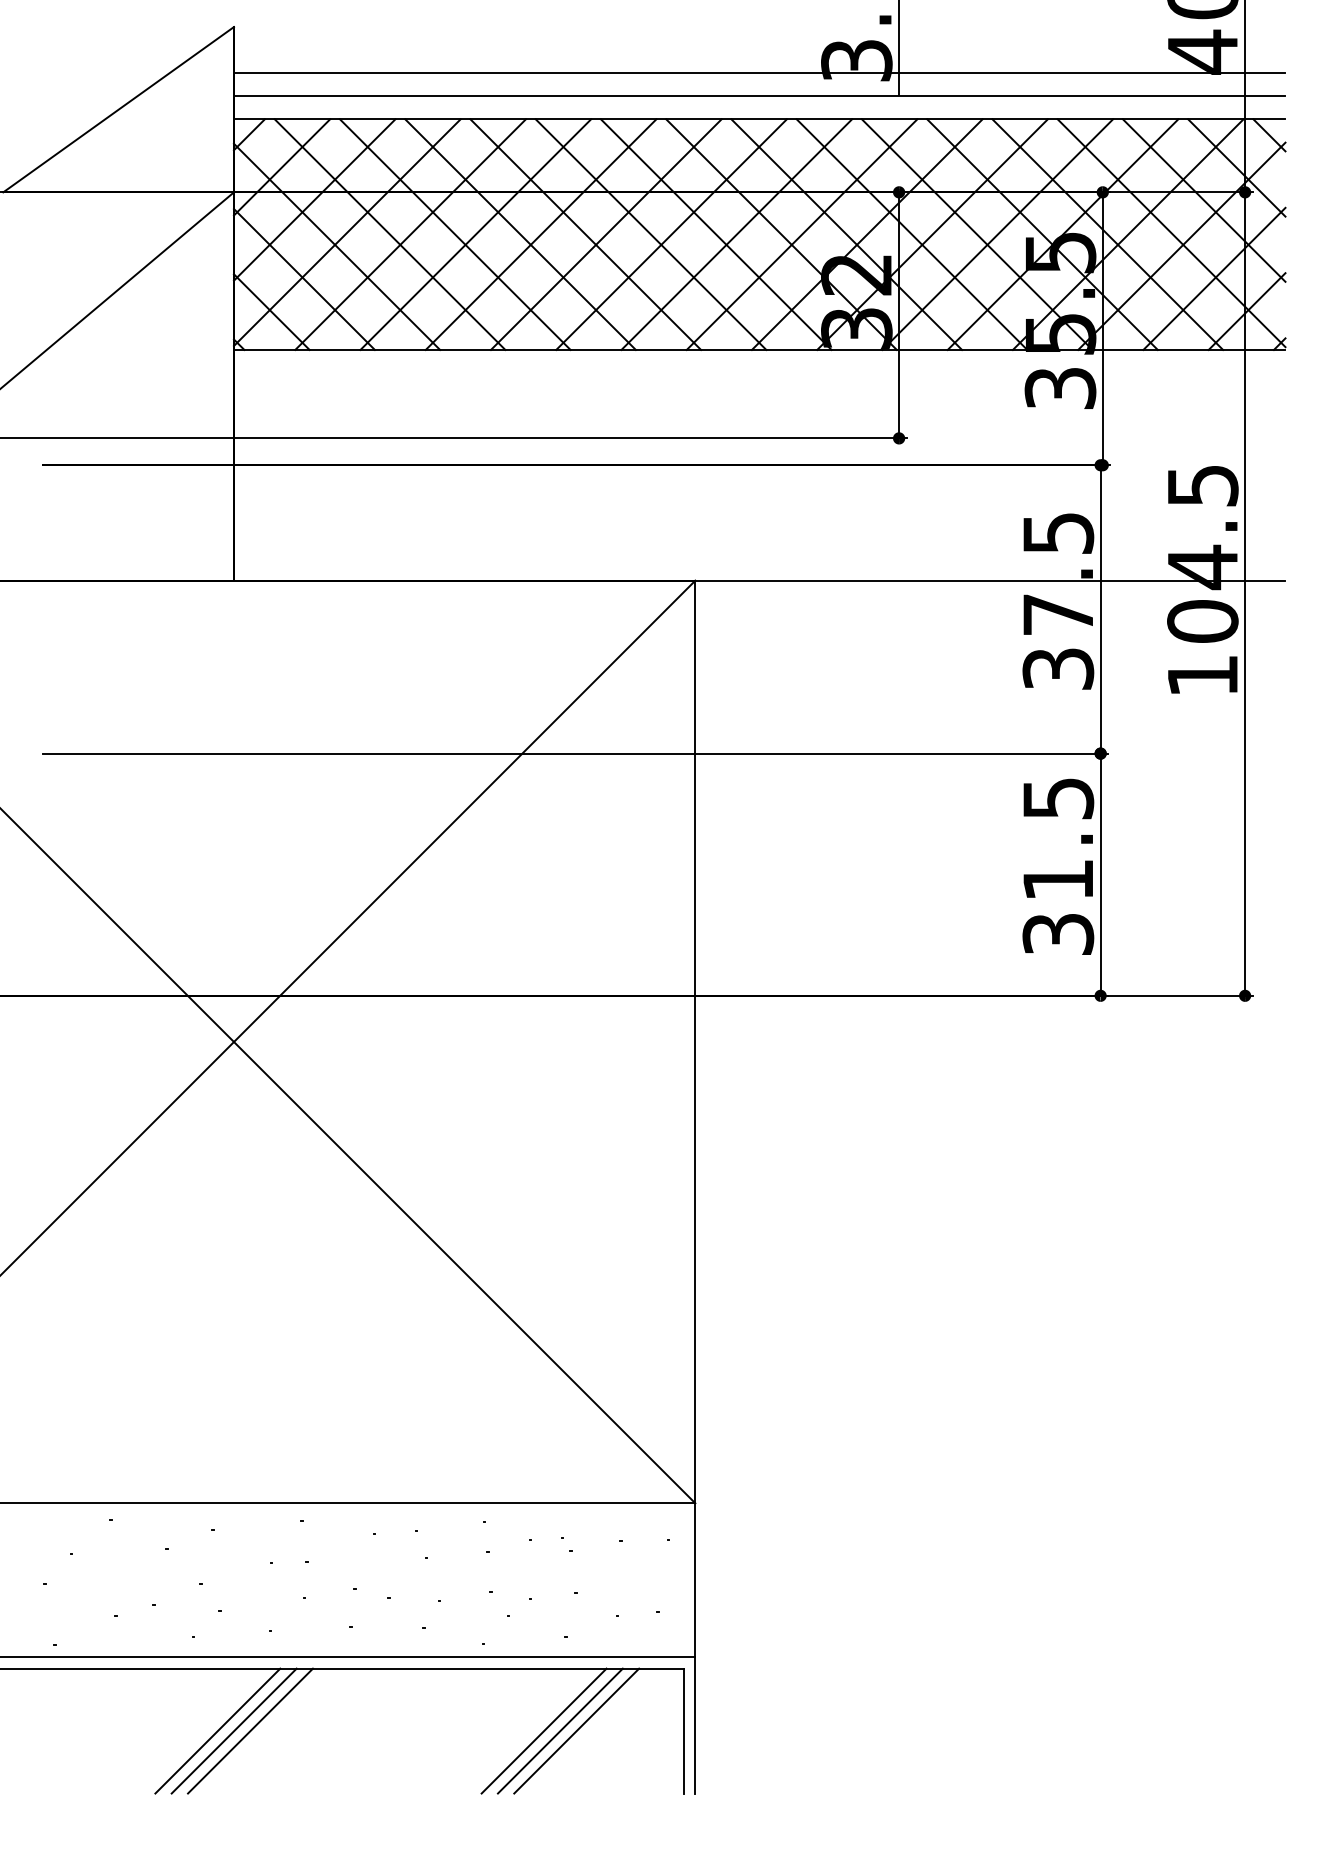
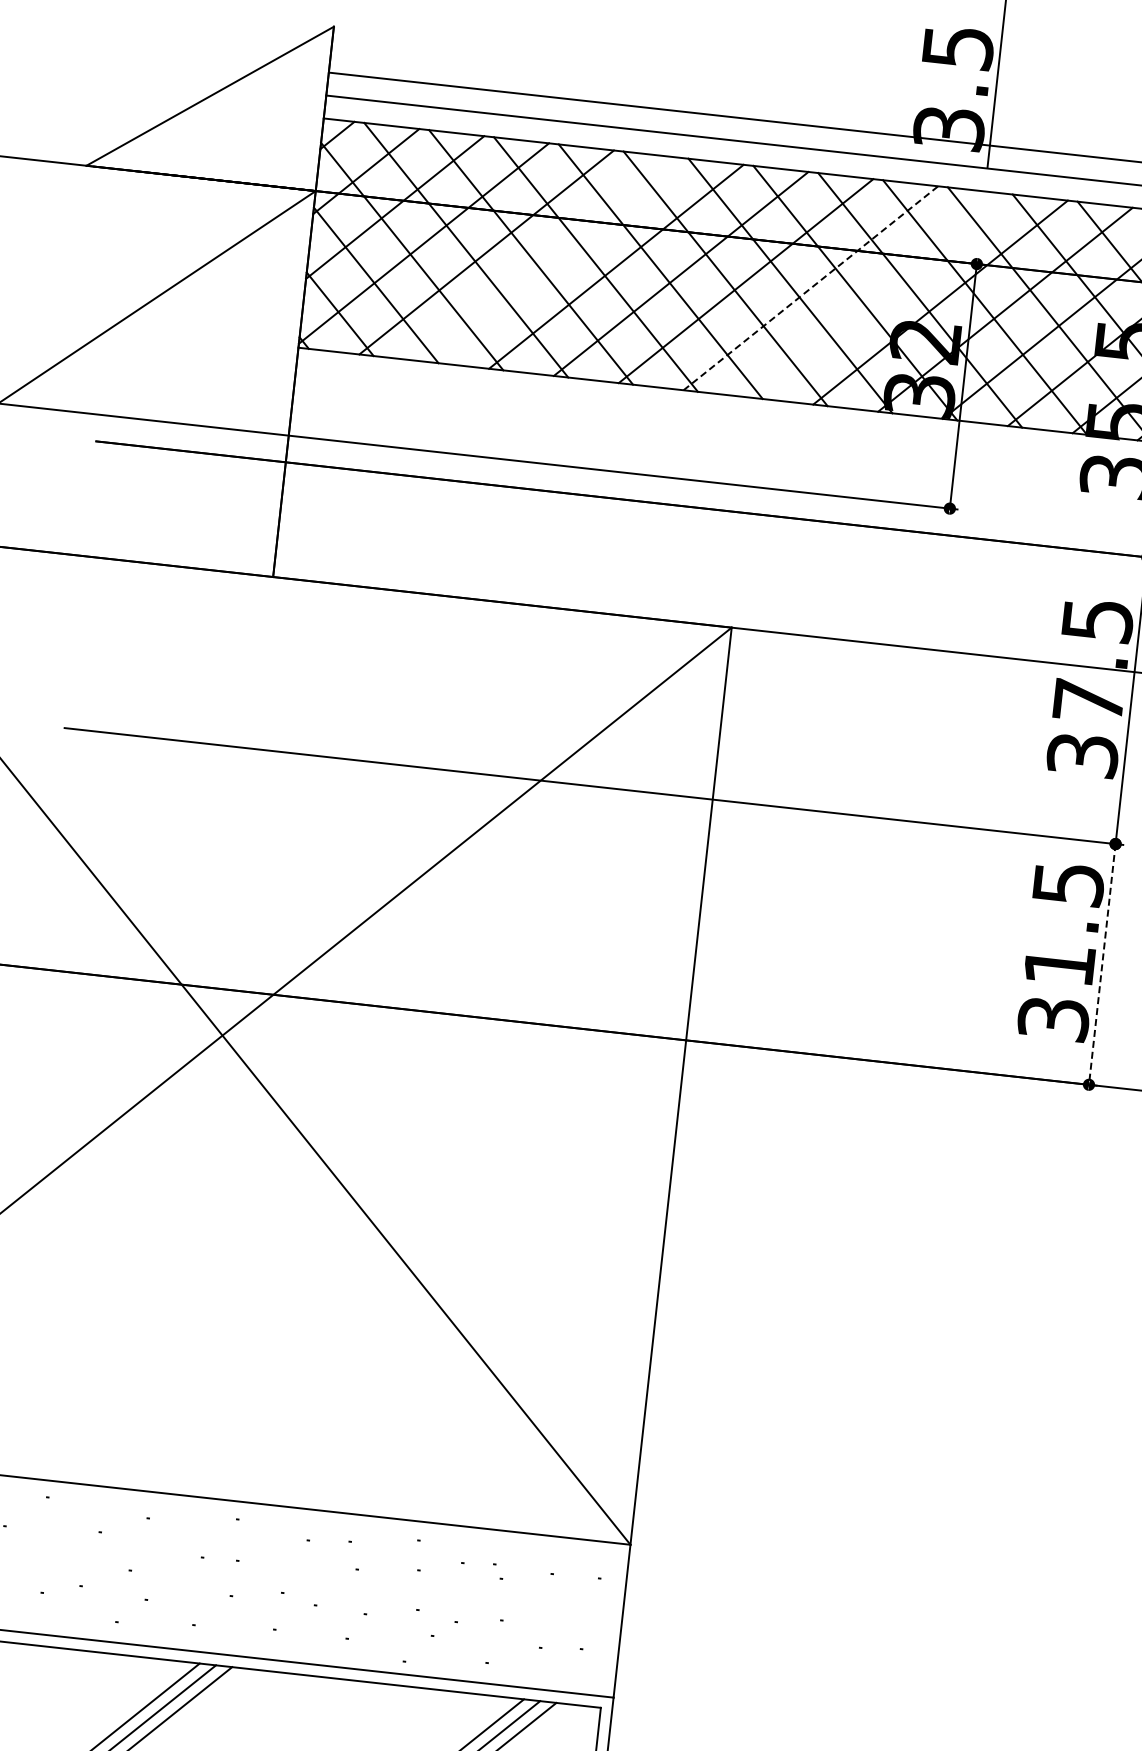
line: (475, 234) -> (551, 259), removed
line: (737, 234) -> (811, 288), solid -> dashed
line: (801, 234) -> (875, 295), removed
line: (1100, 875) -> (1102, 965), solid -> dashed

